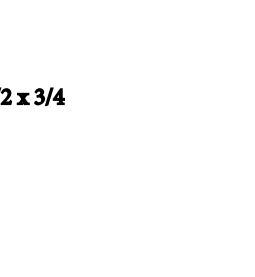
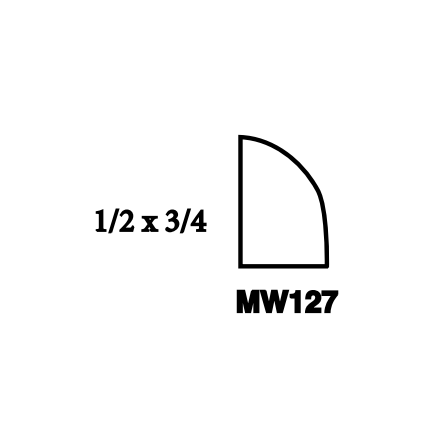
part: (123, 98) -> (287, 223), added

